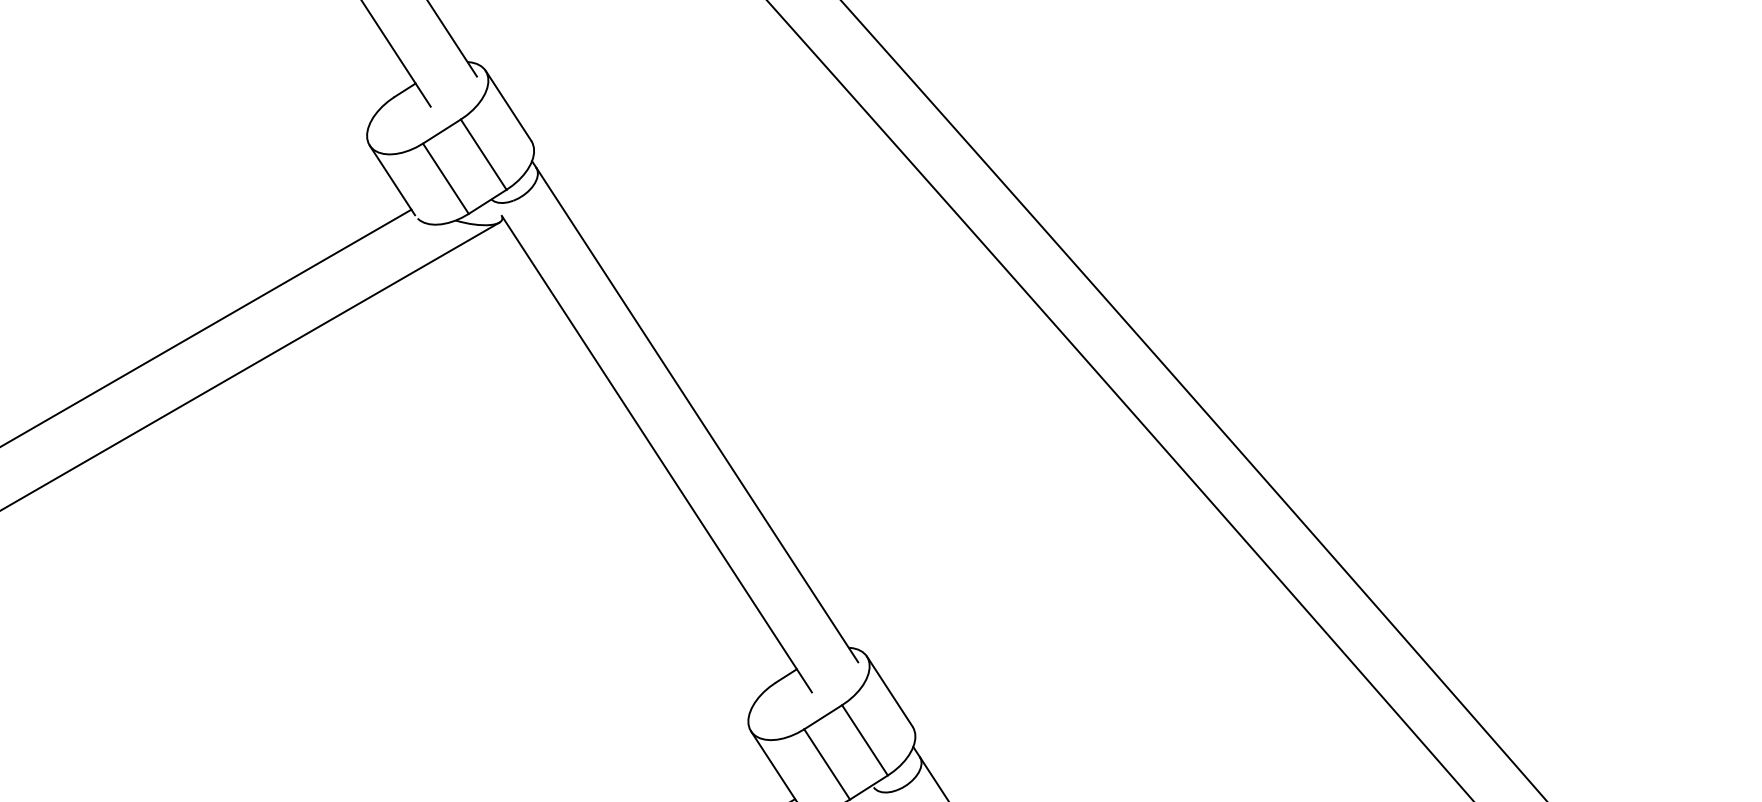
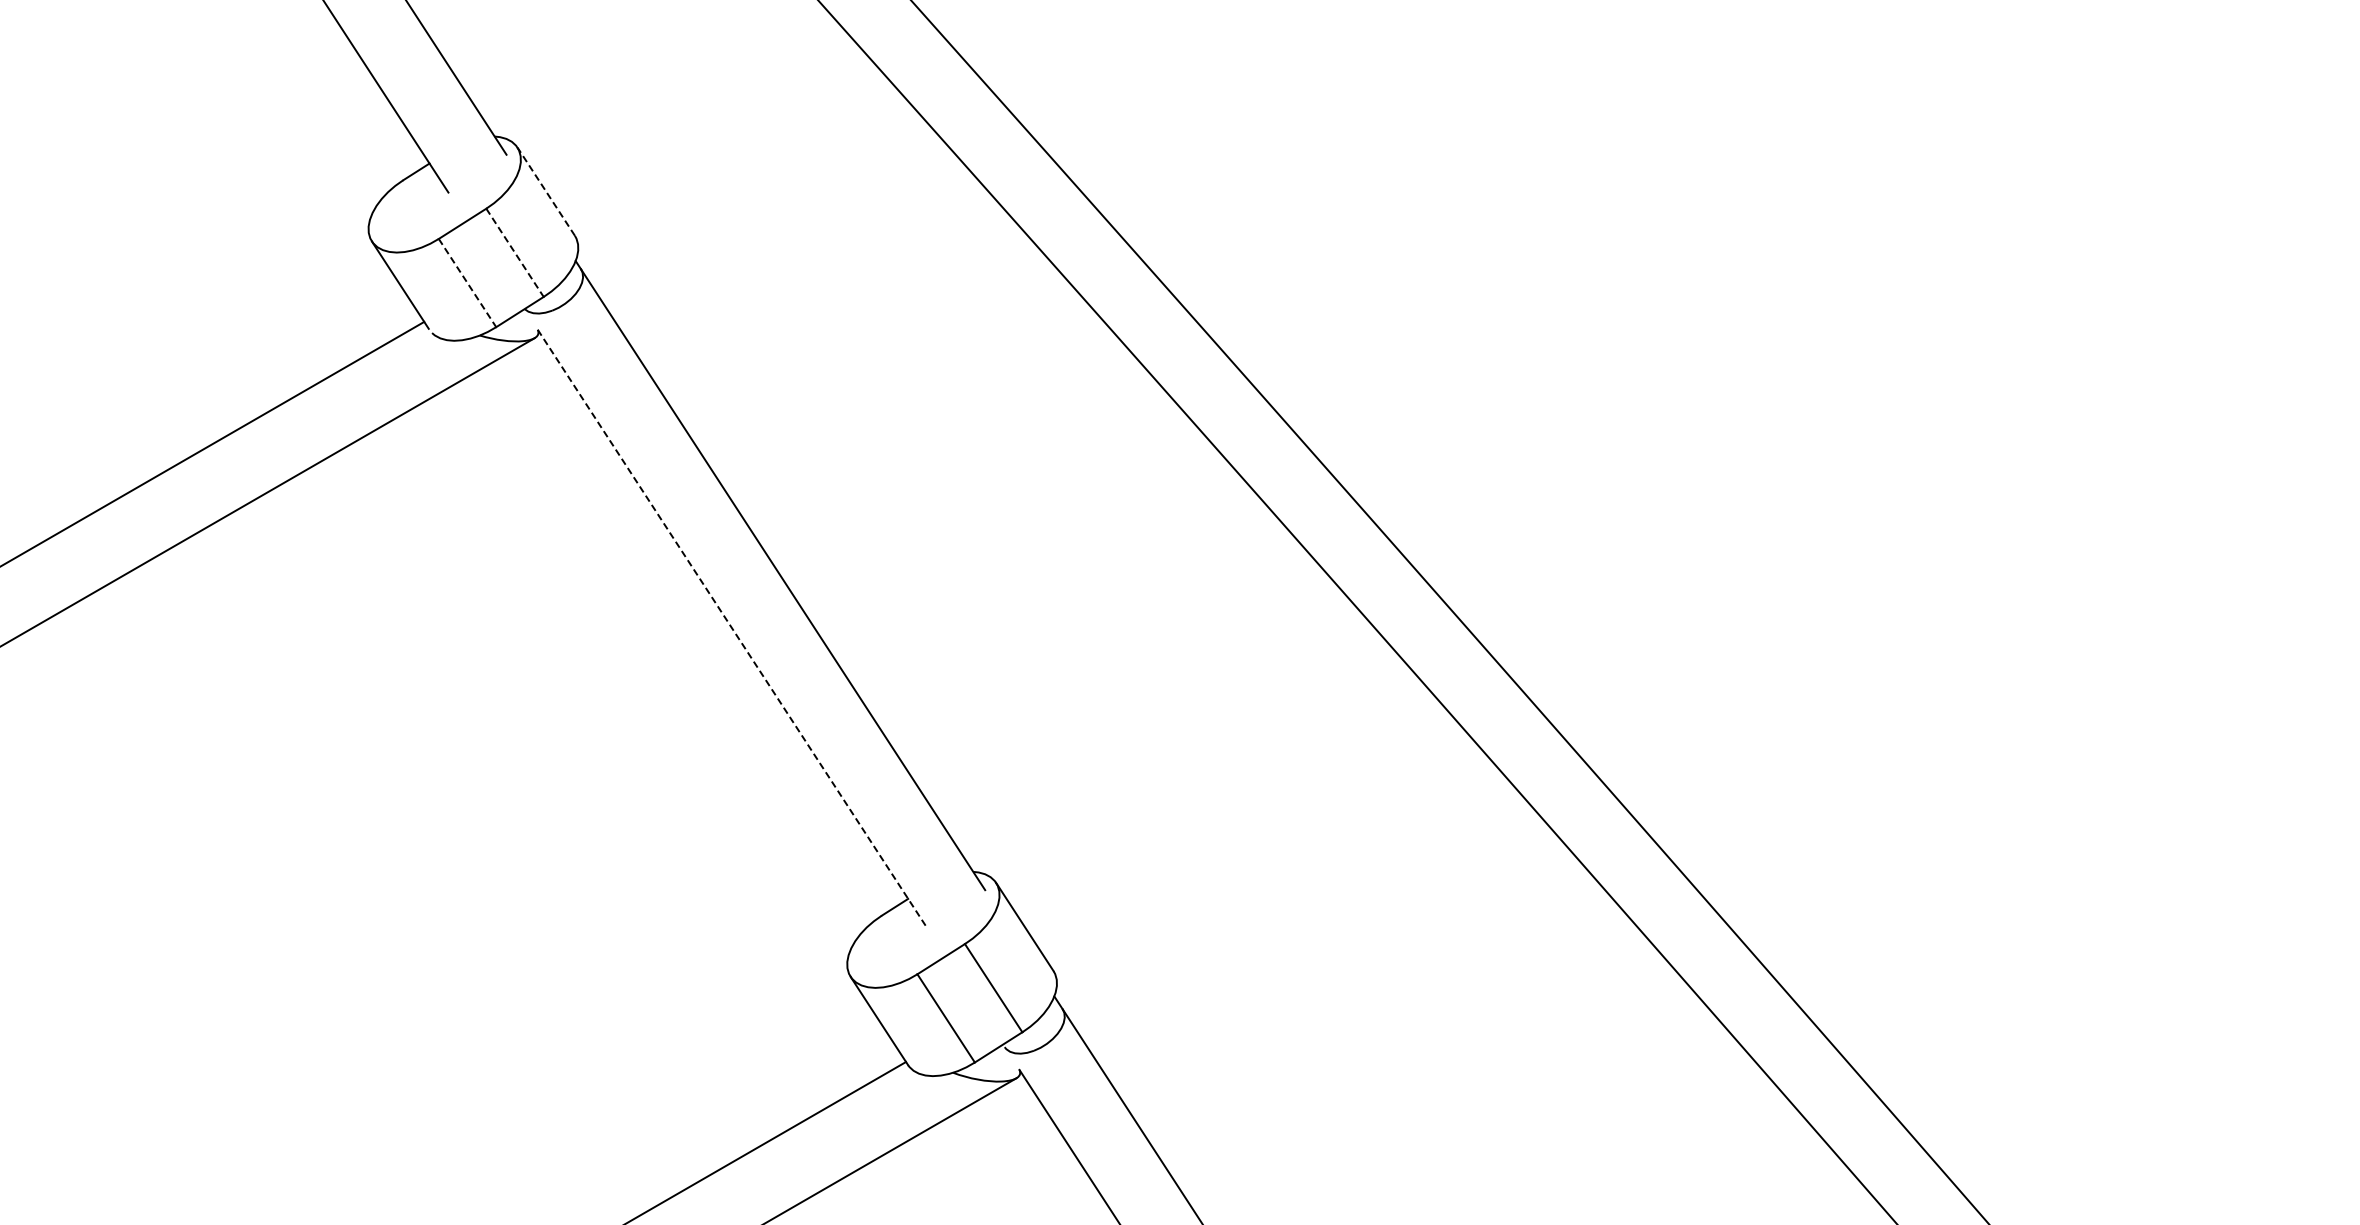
line: (508, 105) -> (546, 191), solid -> dashed
line: (484, 154) -> (515, 252), solid -> dashed
line: (445, 179) -> (467, 283), solid -> dashed
line: (656, 453) -> (732, 628), solid -> dashed

